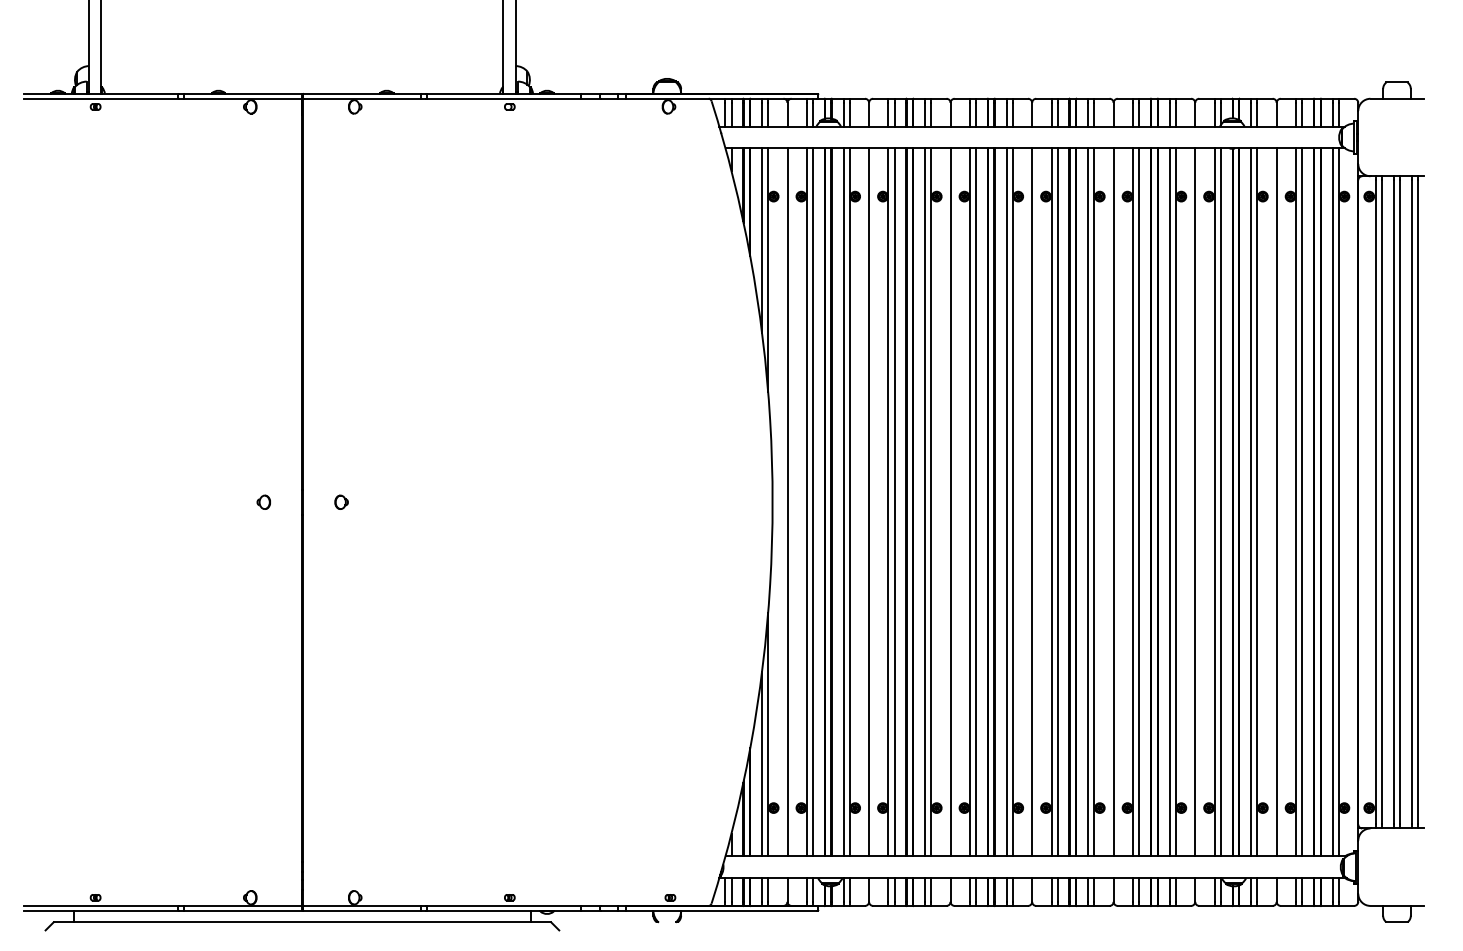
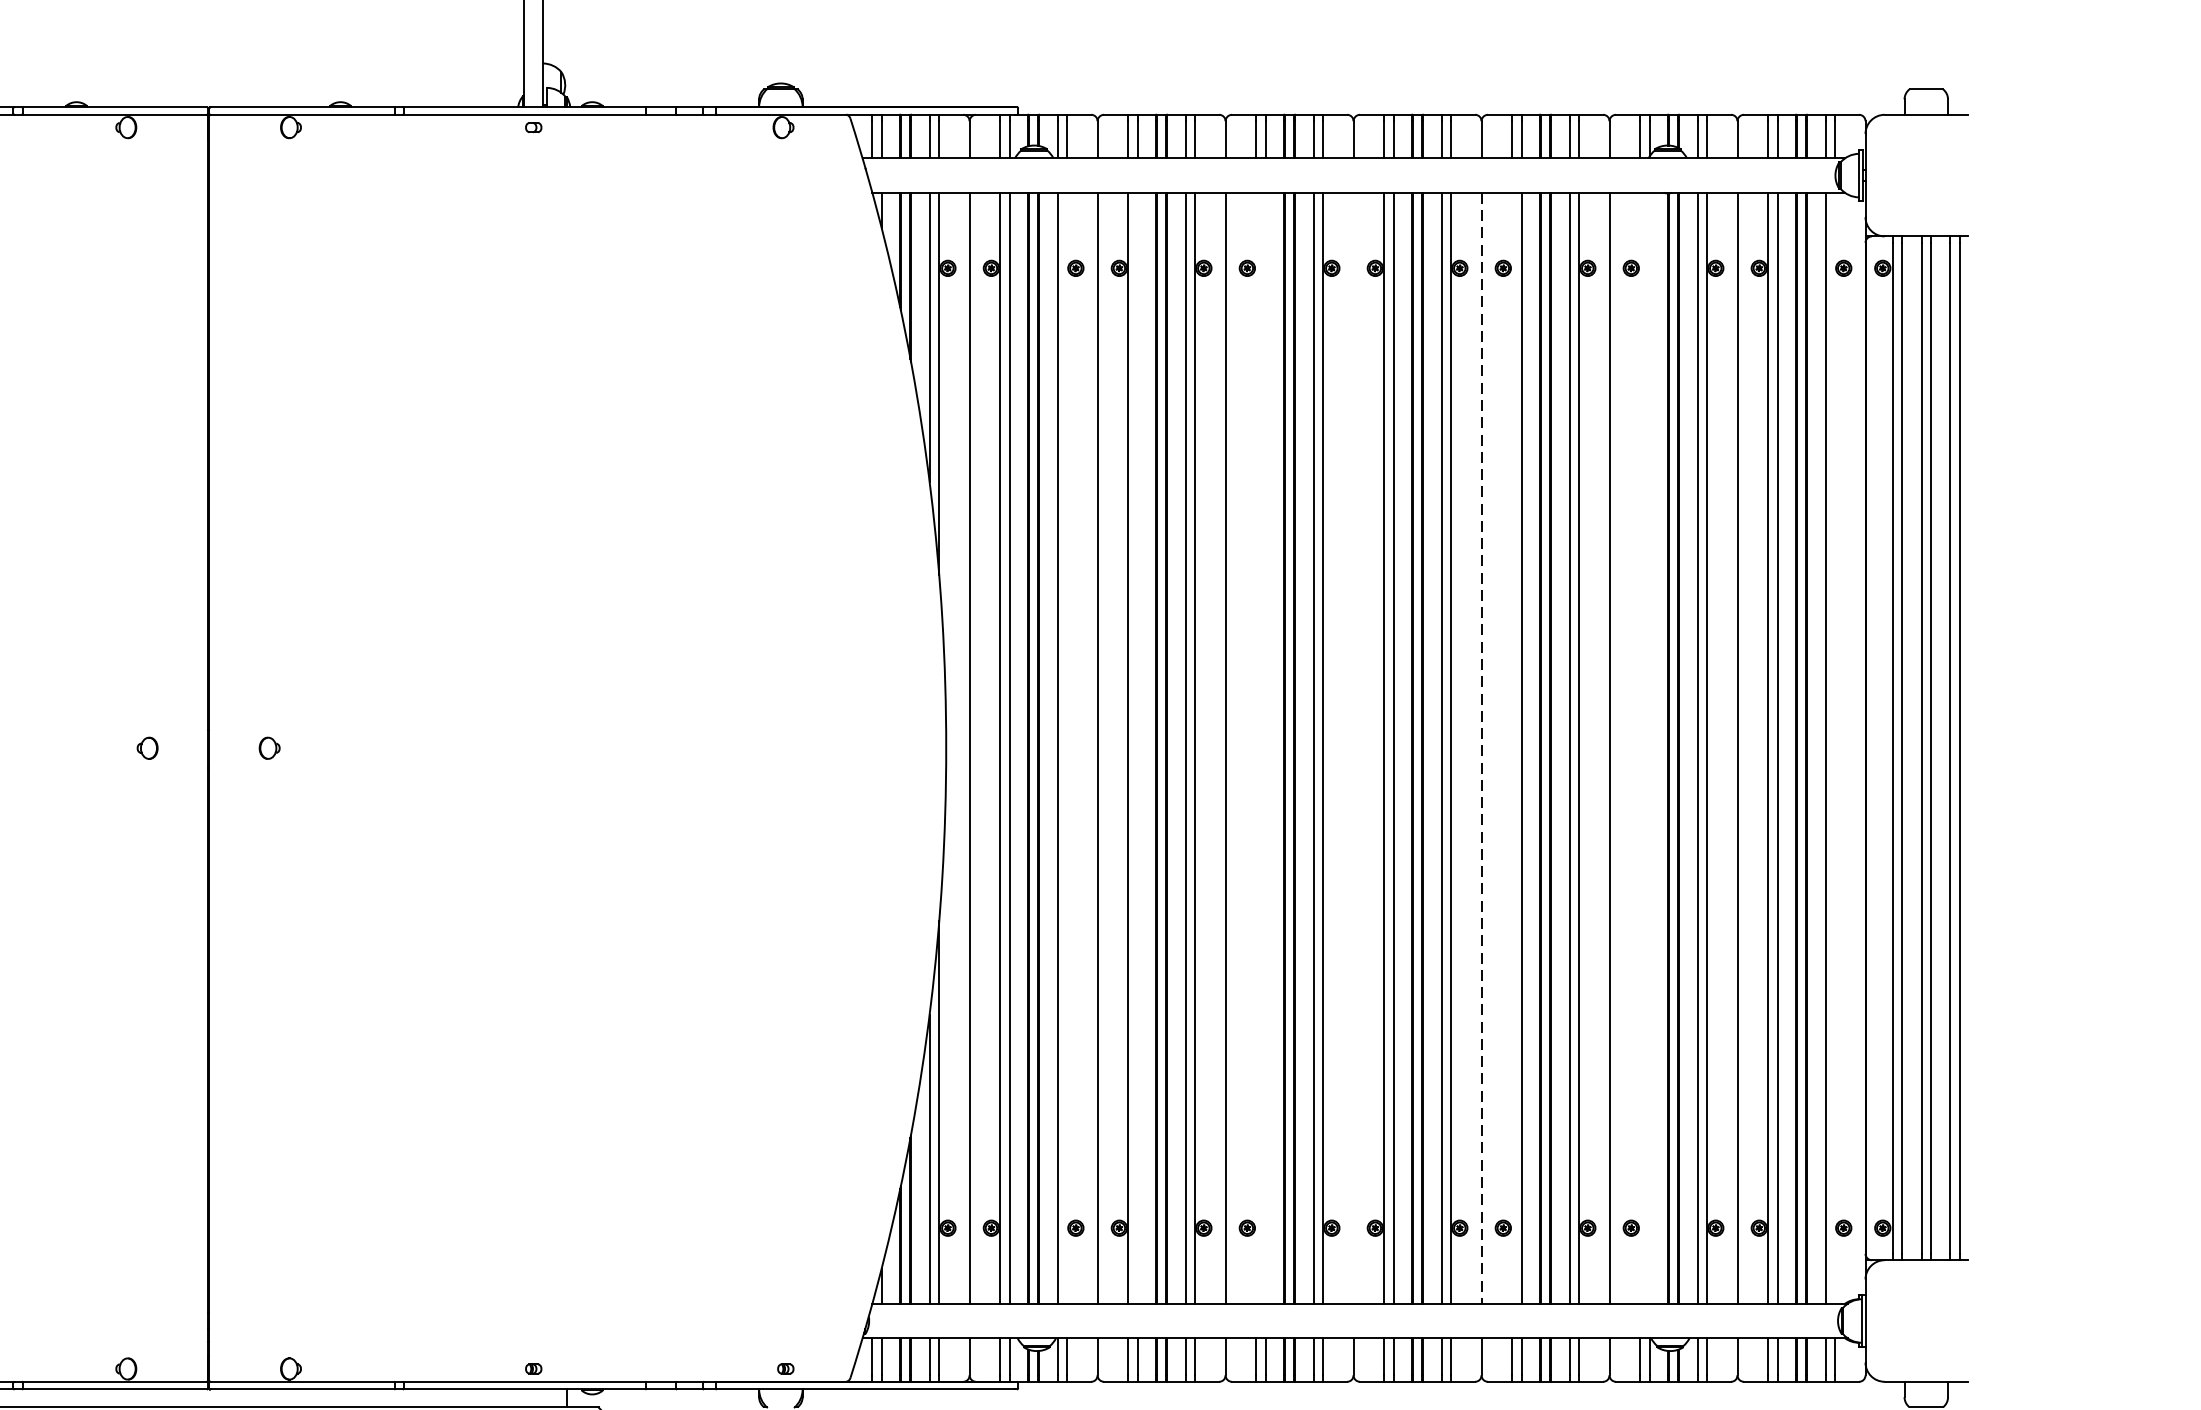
line: (849, 502) -> (1066, 748), removed
line: (894, 502) -> (1137, 748), removed
line: (969, 502) -> (1255, 748), removed
line: (976, 502) -> (1266, 748), removed
line: (1032, 502) -> (1354, 748), removed
line: (1113, 502) -> (1481, 748), solid -> dashed
line: (1133, 502) -> (1512, 748), removed
line: (1214, 502) -> (1639, 748), removed
line: (1220, 502) -> (1649, 748), removed
line: (1338, 502) -> (1834, 748), removed

